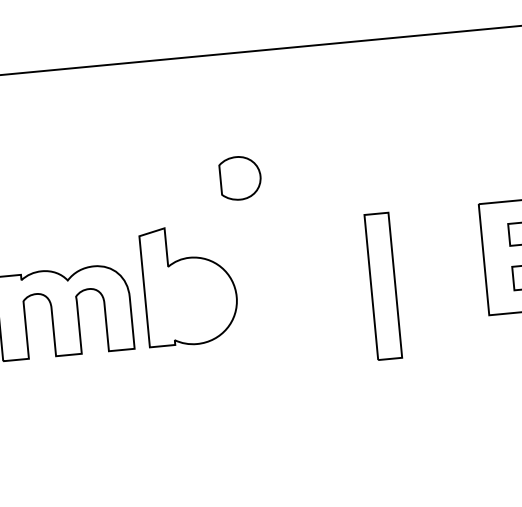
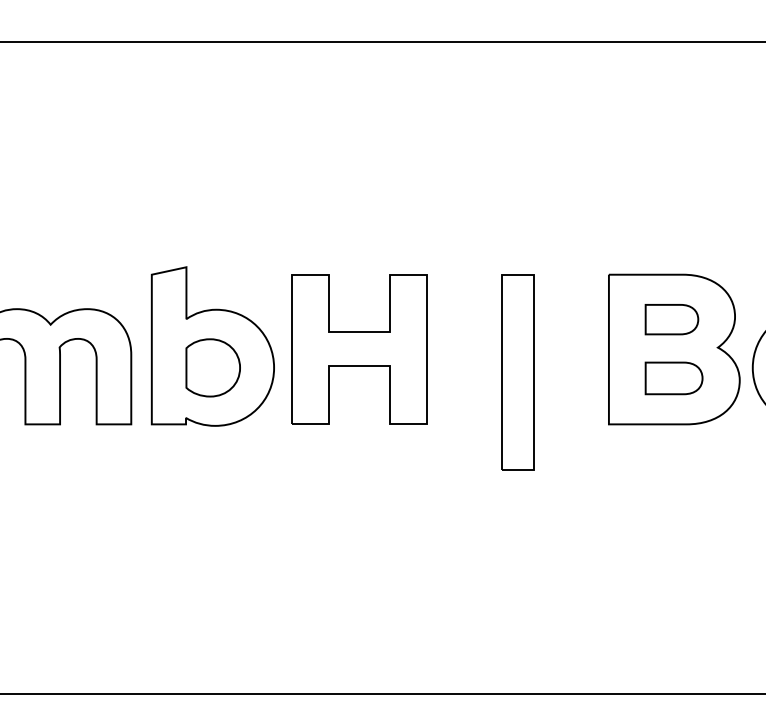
part: (240, 177) -> (212, 367), moved
part: (298, 277) -> (359, 349), added
part: (382, 286) -> (517, 372), moved

